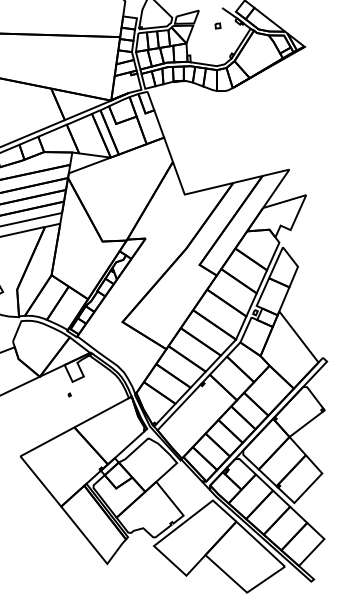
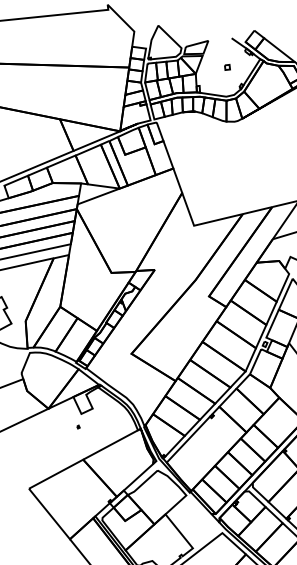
part: (217, 25) -> (226, 66), moved

